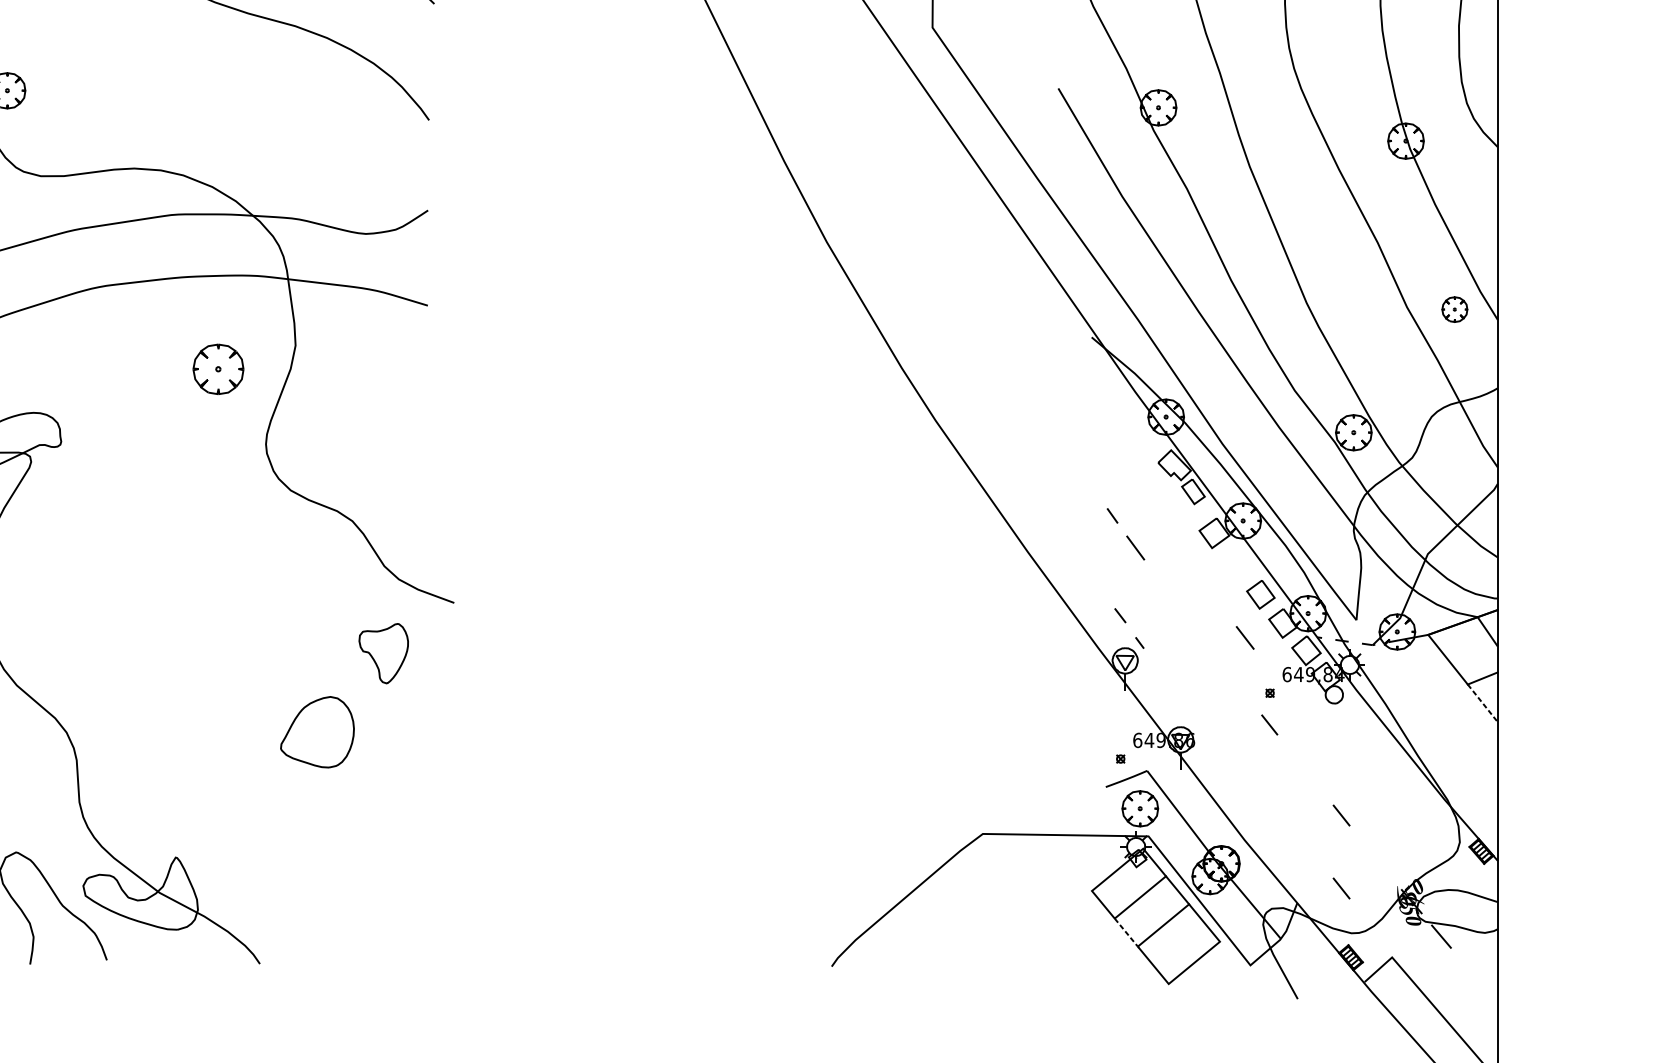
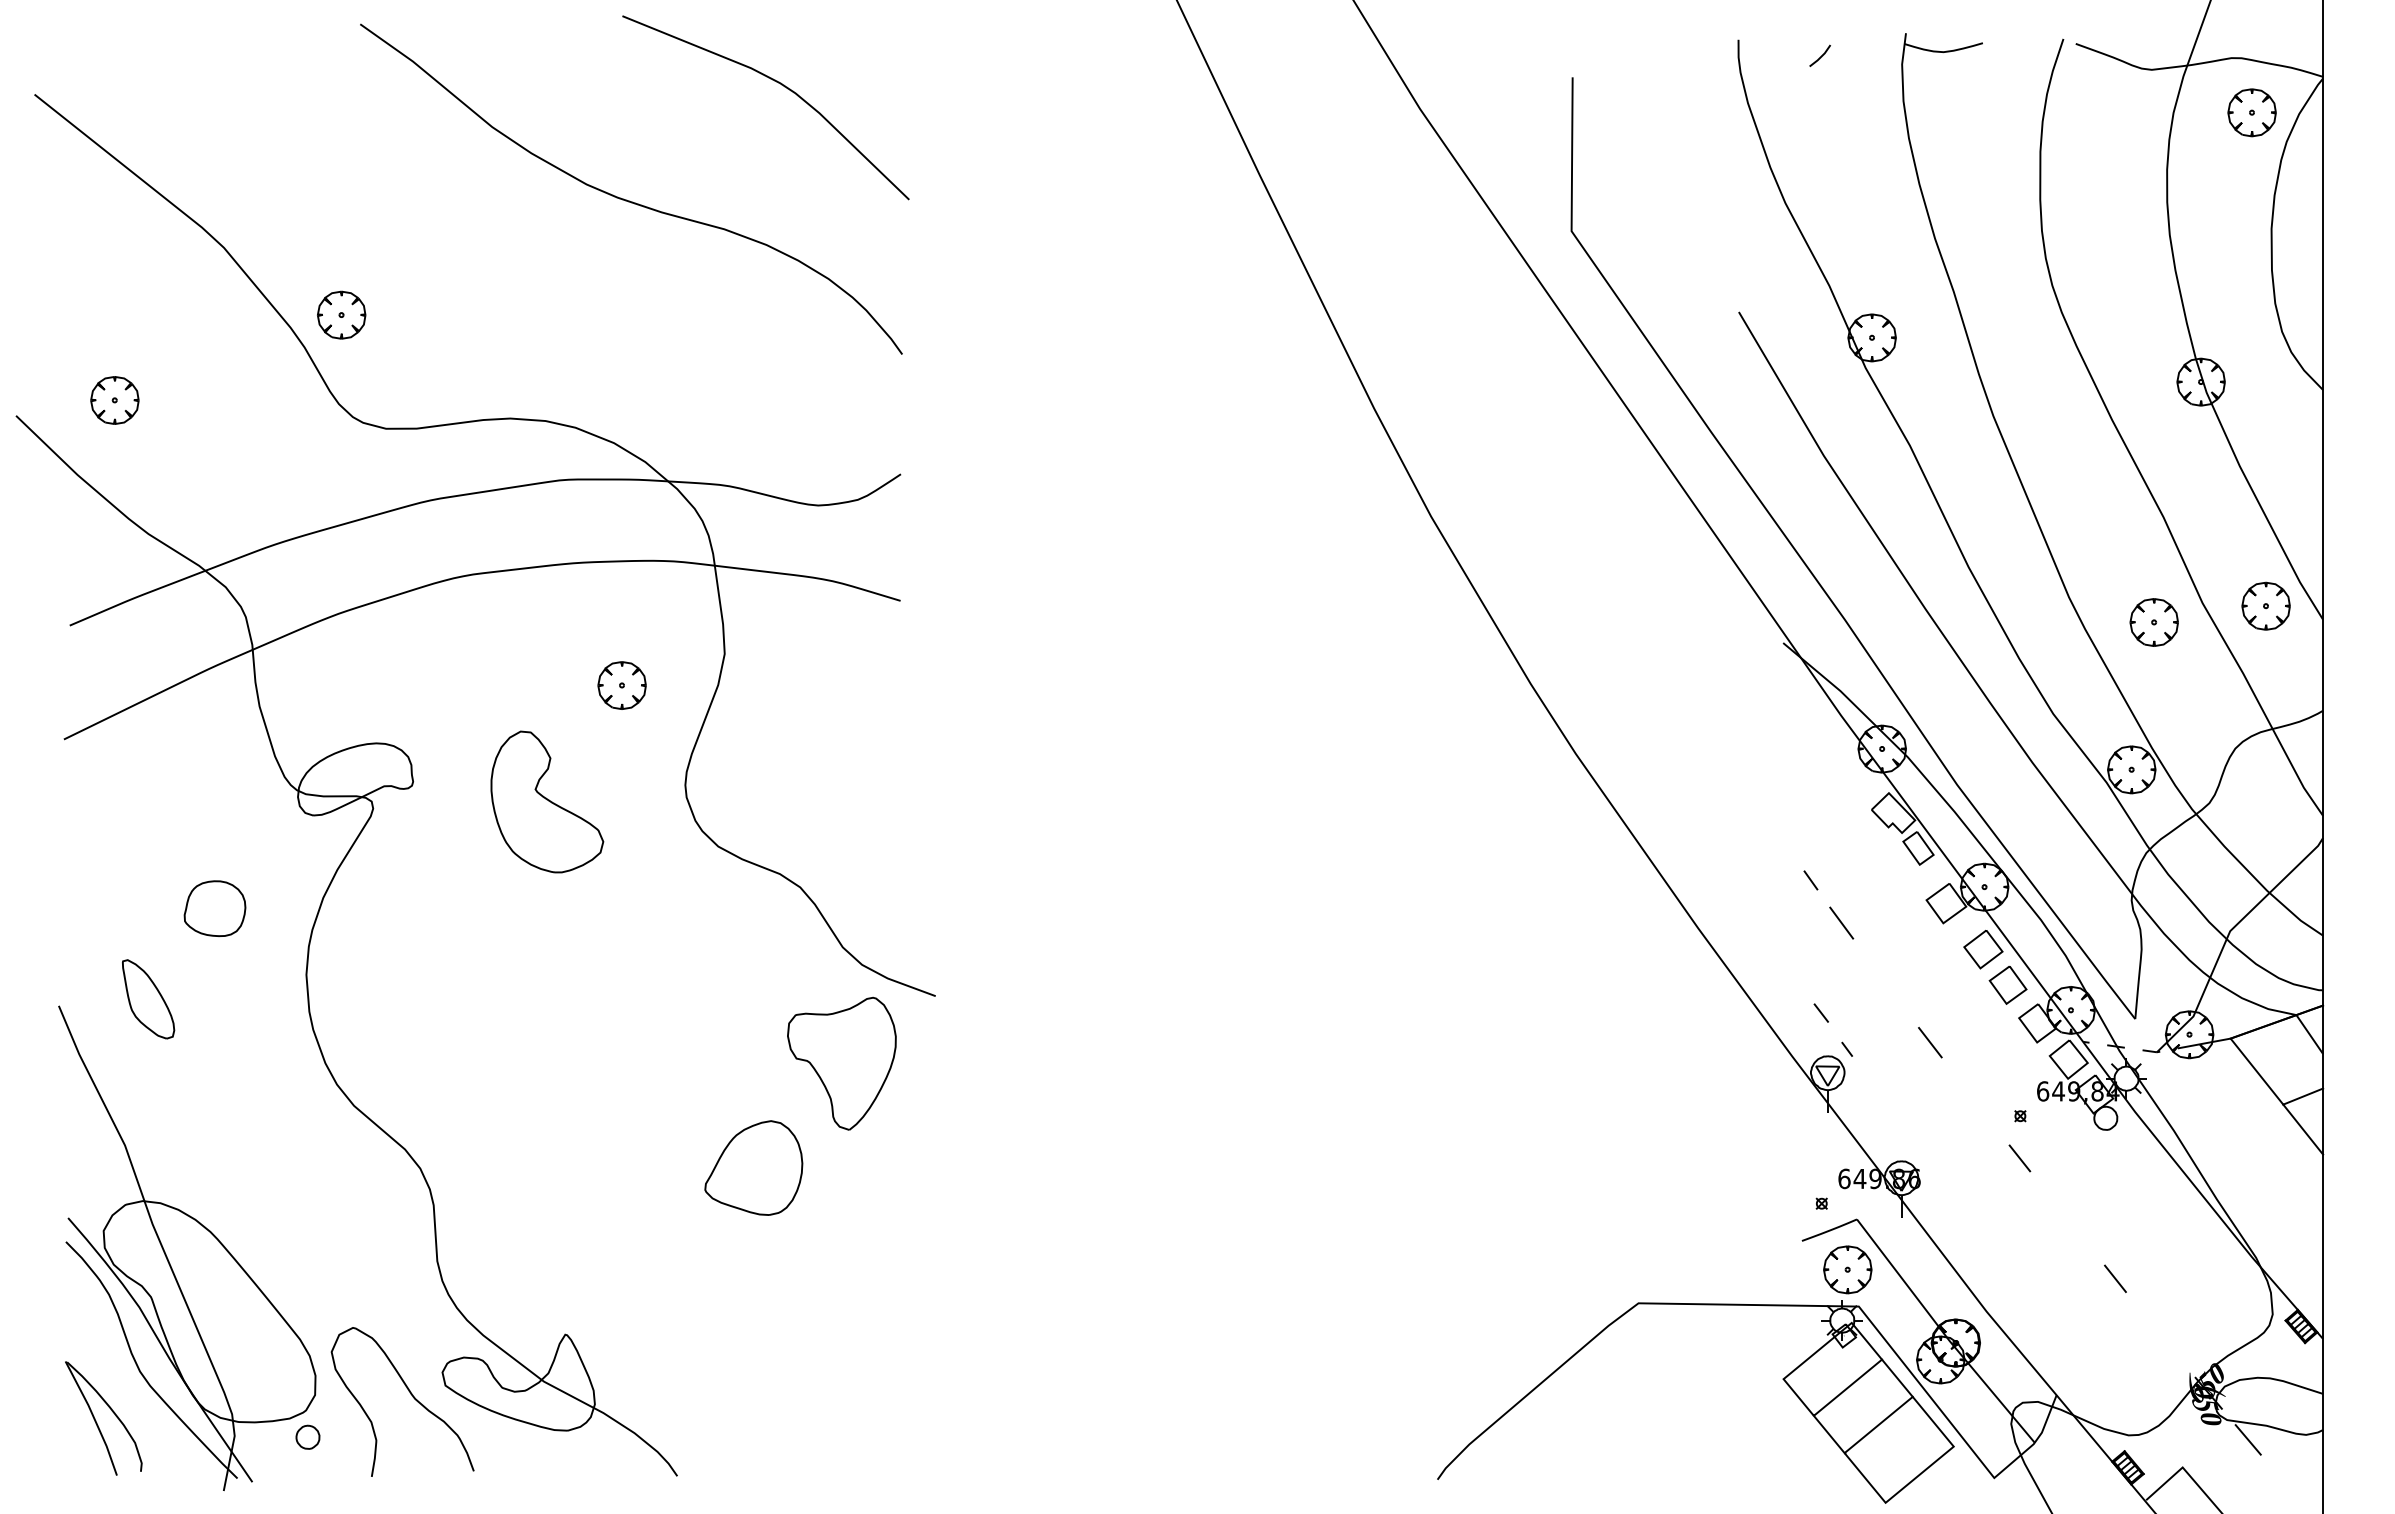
part: (1454, 309) -> (2265, 605), size x1.43
part: (1370, 321) -> (2153, 622), added
part: (217, 369) -> (621, 685), size x0.71
part: (162, 456) -> (547, 801), added
part: (1242, 567) -> (1983, 949), added
line: (1245, 637) -> (1930, 1042), moved
part: (383, 653) -> (841, 1063), size x1.67
line: (1483, 703) -> (2303, 1129), dashed -> solid
line: (1341, 888) -> (2115, 1375), removed
line: (1126, 932) -> (1829, 1434), dashed -> solid

